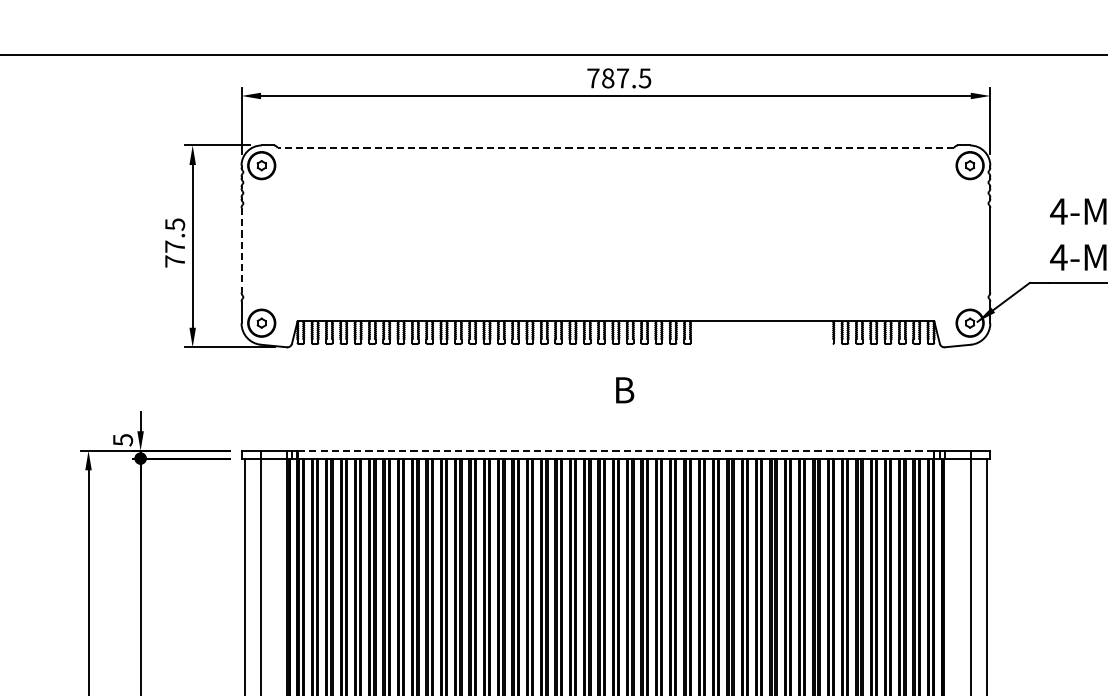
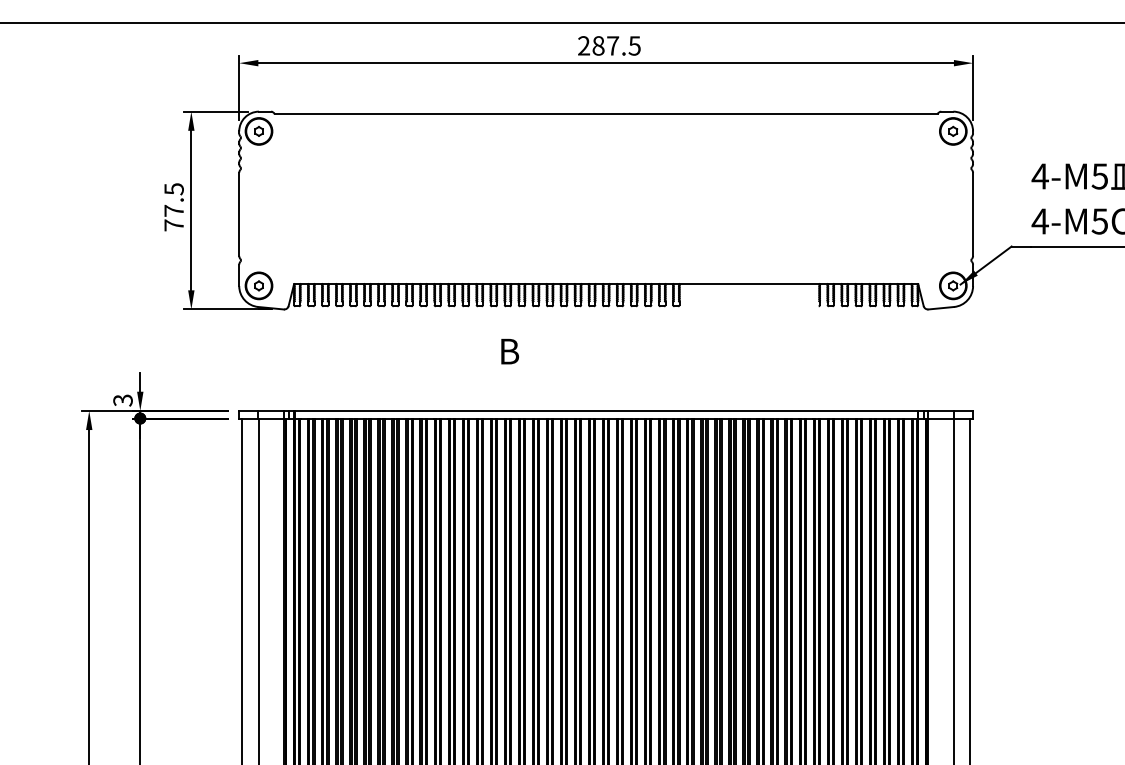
text: (593, 77) -> (584, 45), 787.5 -> 287.5
line: (615, 148) -> (605, 114), dashed -> solid
line: (241, 250) -> (239, 214), dashed -> solid
text: (624, 390) -> (509, 351), moved
text: (122, 439) -> (122, 399), 5 -> 3
line: (616, 450) -> (606, 410), dashed -> solid

